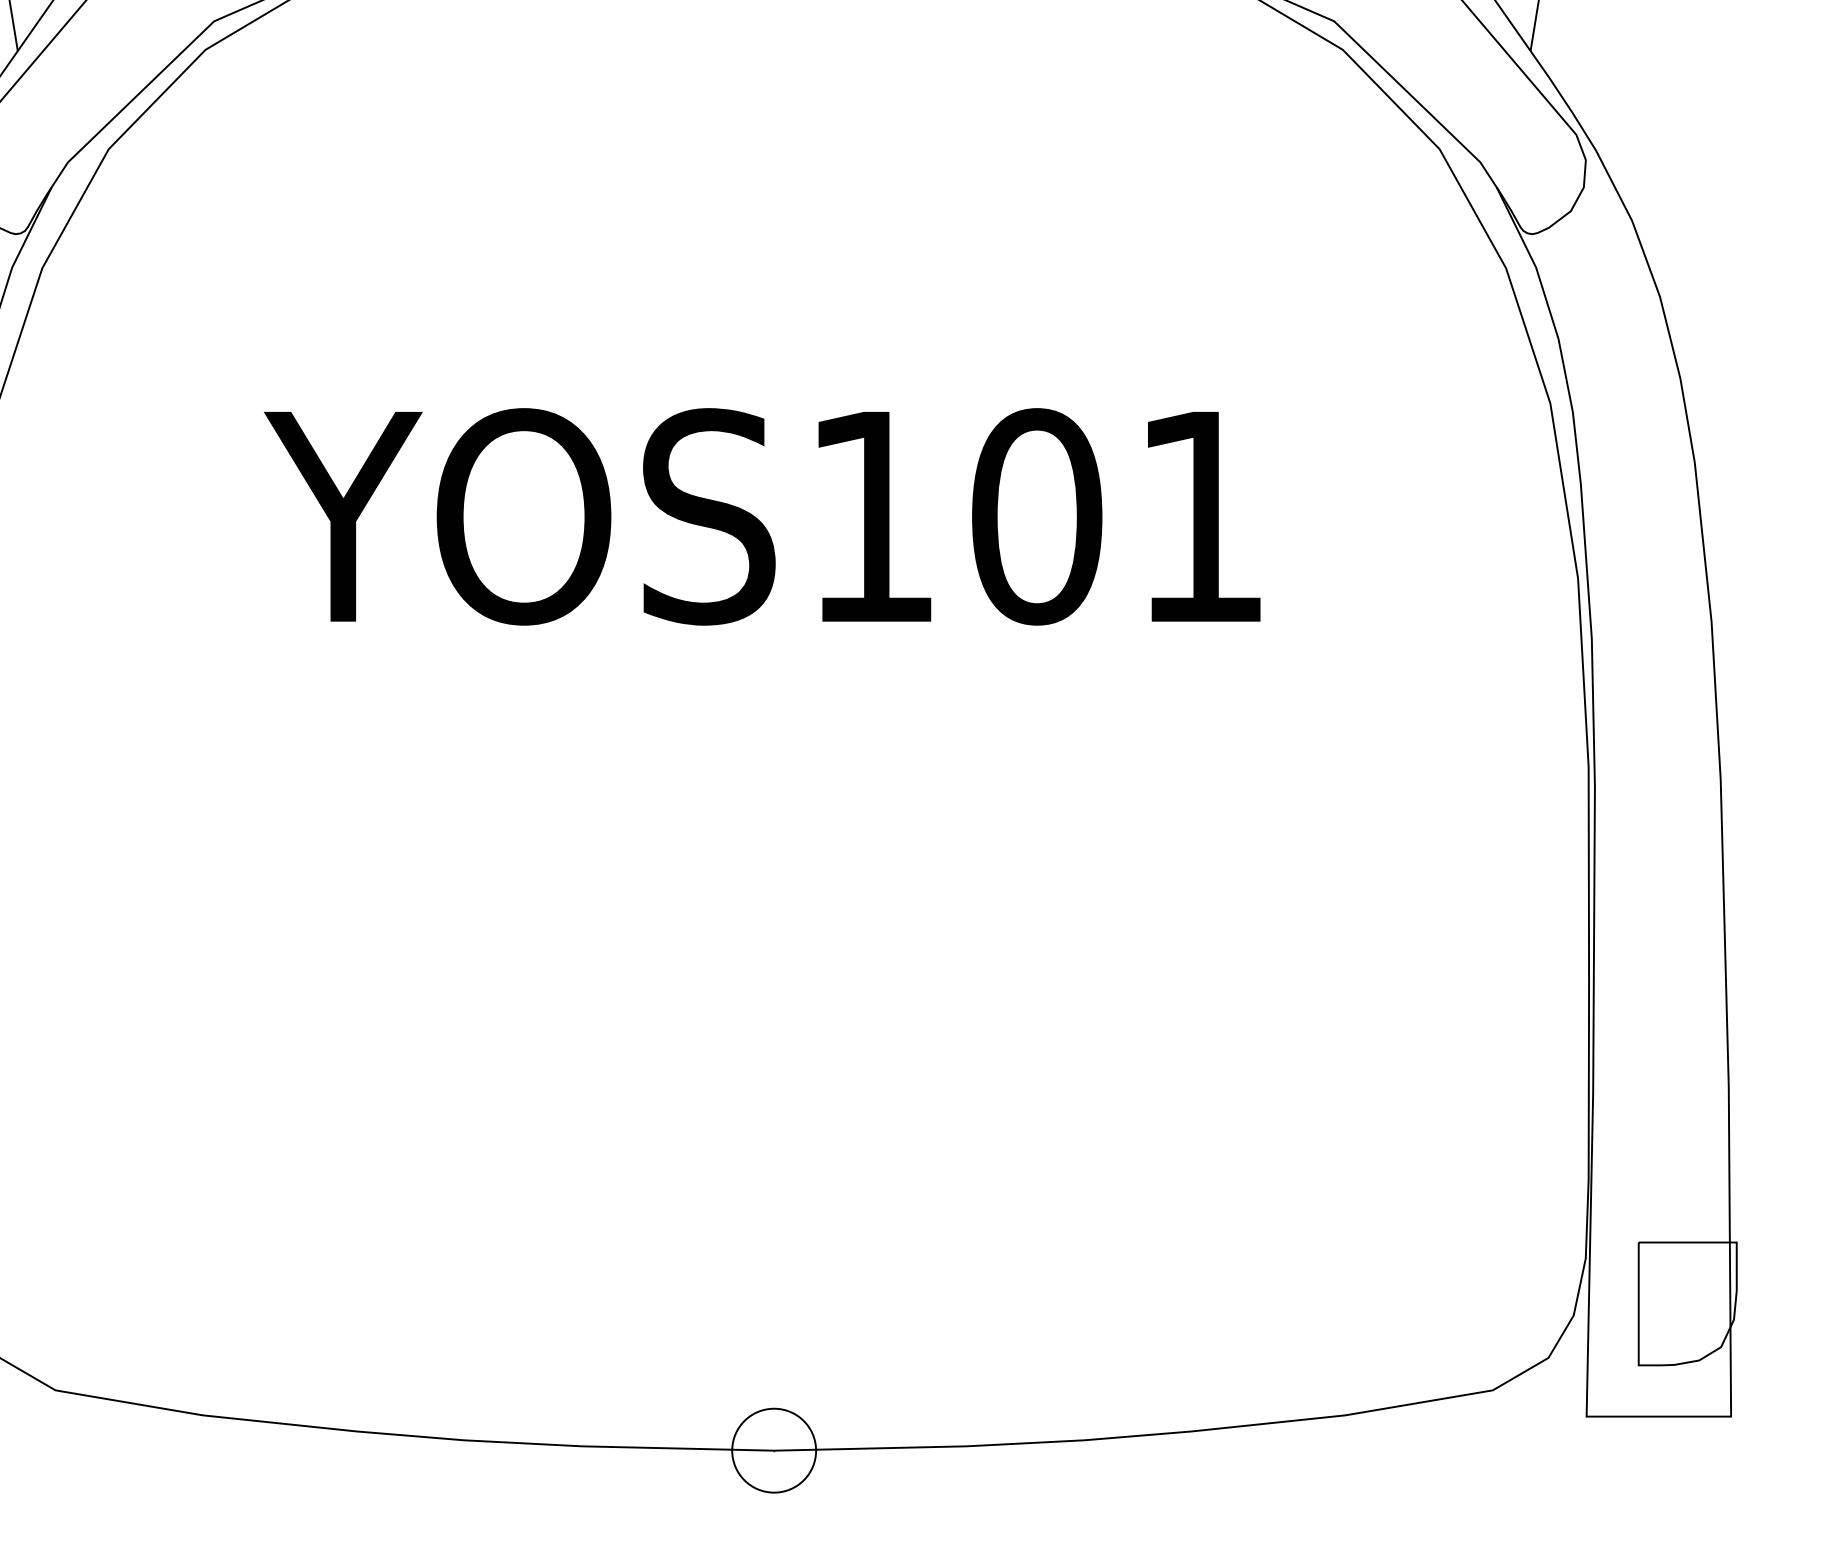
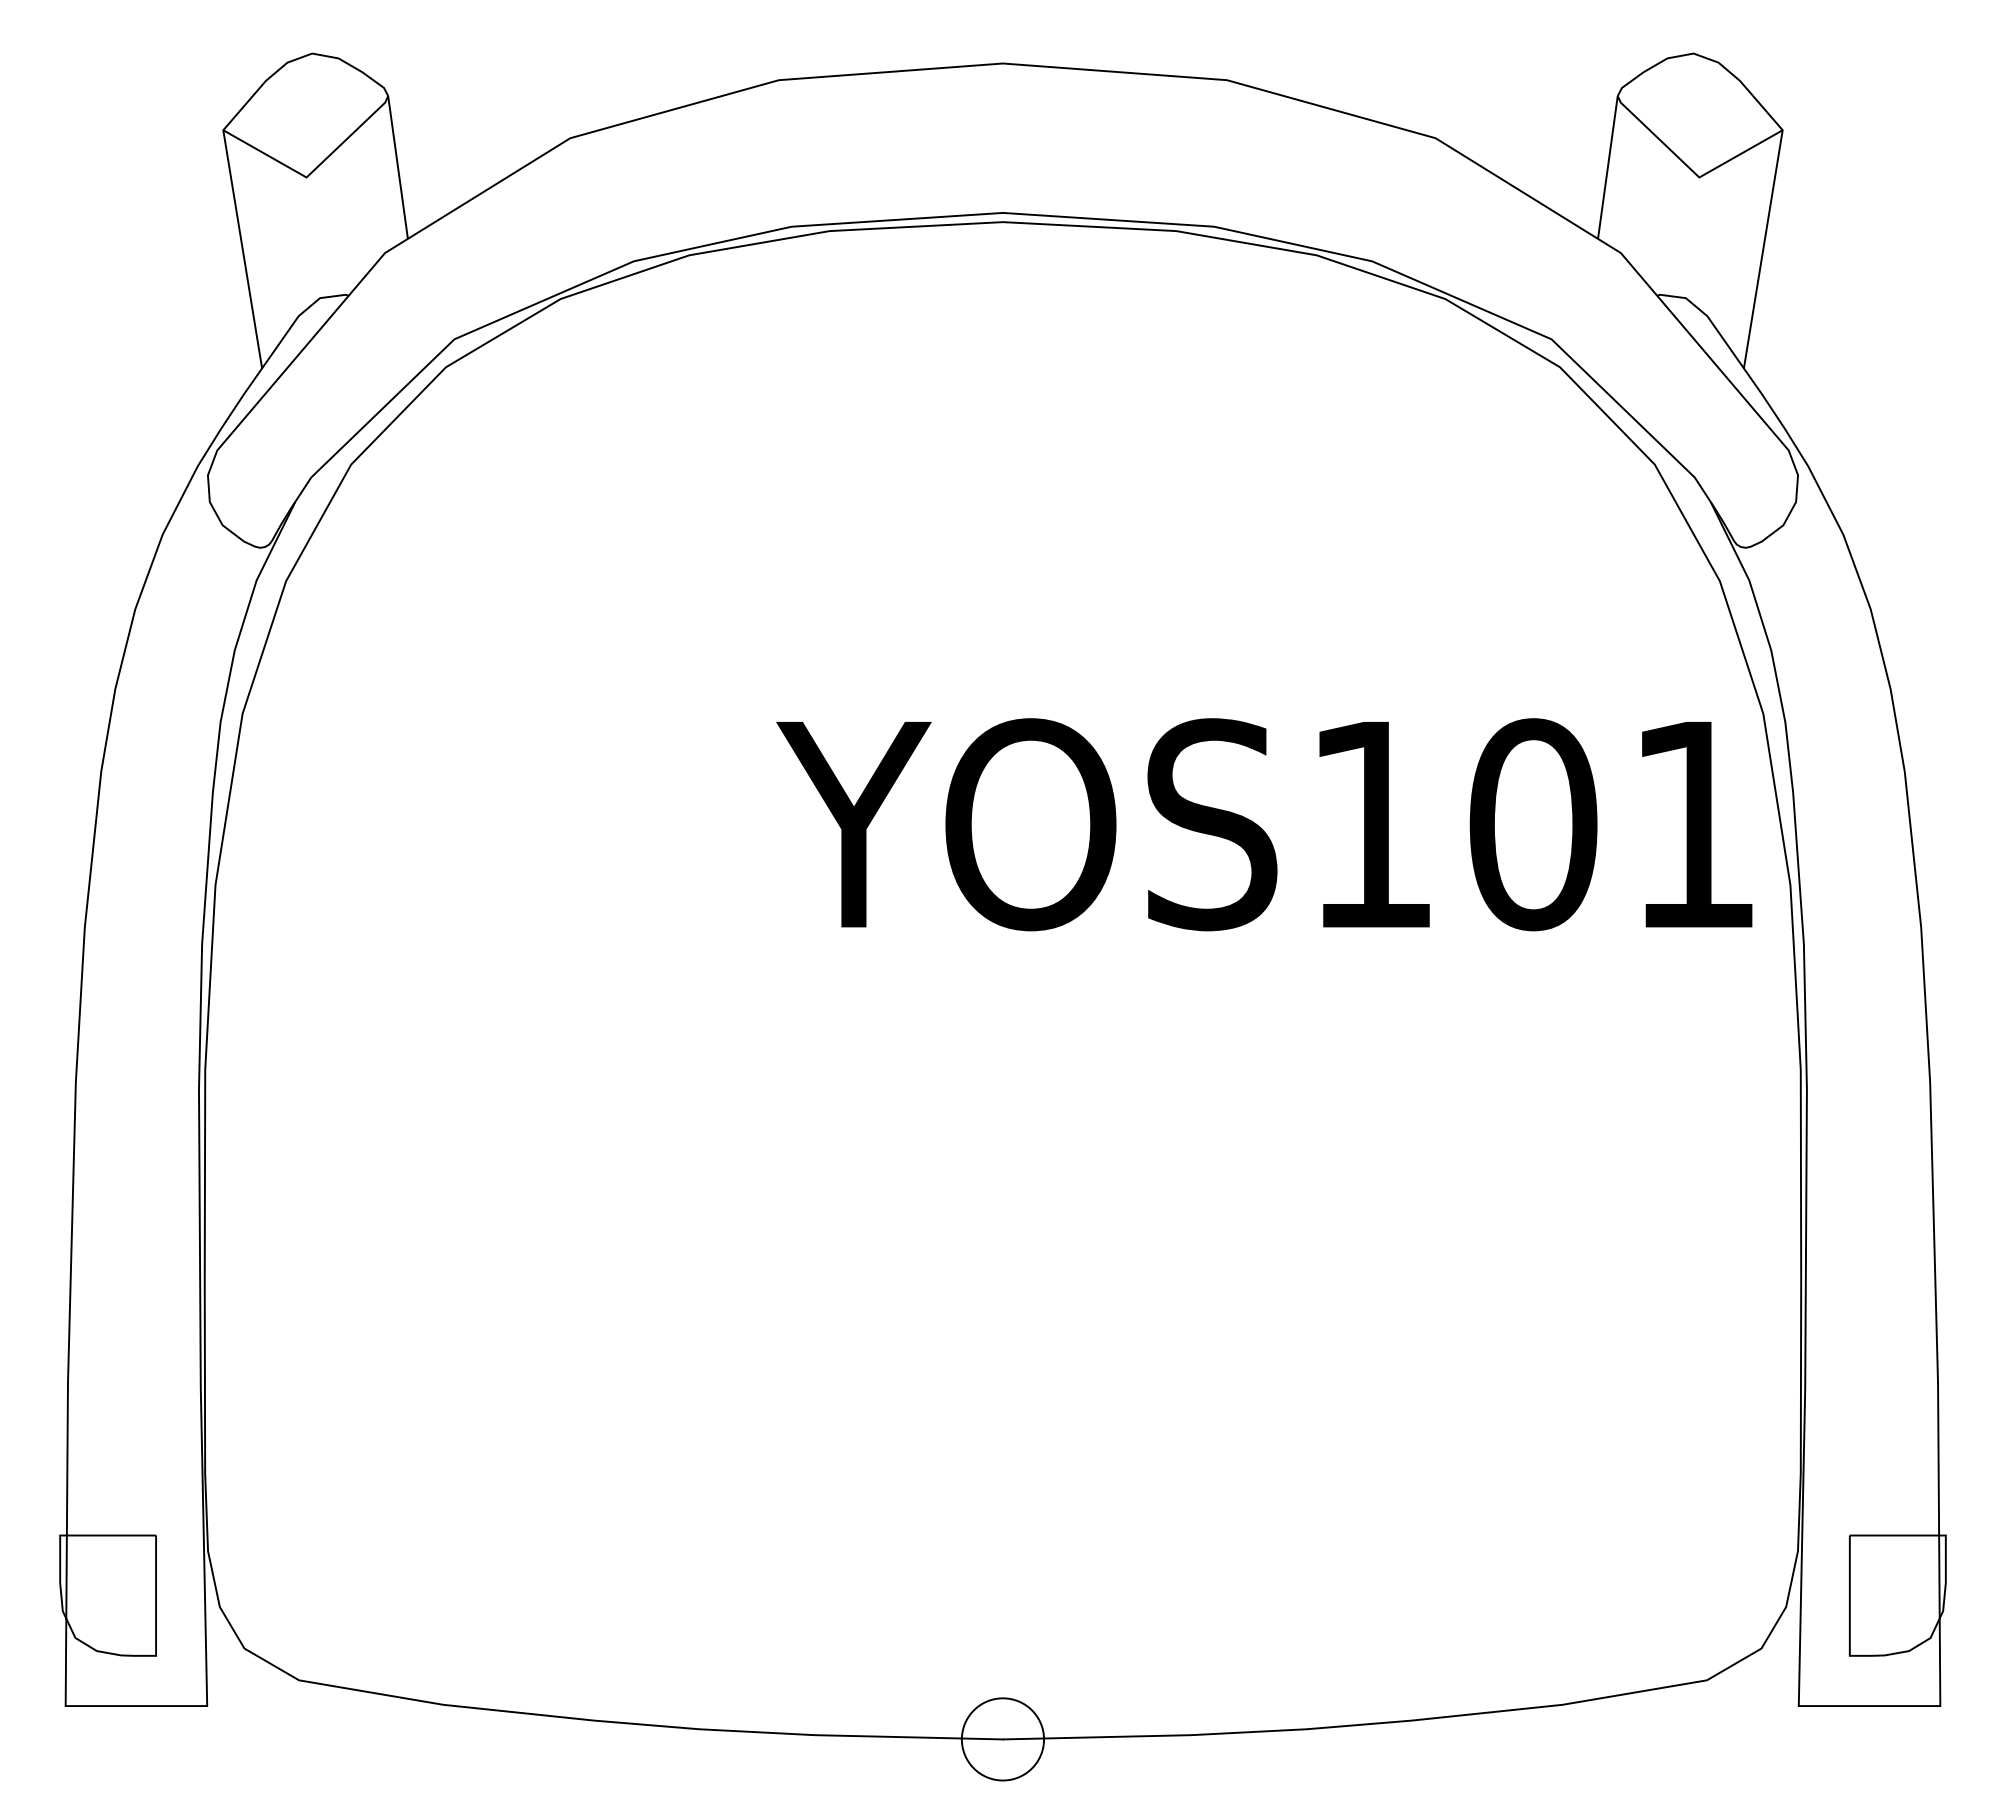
text: (762, 516) -> (1264, 824), moved

